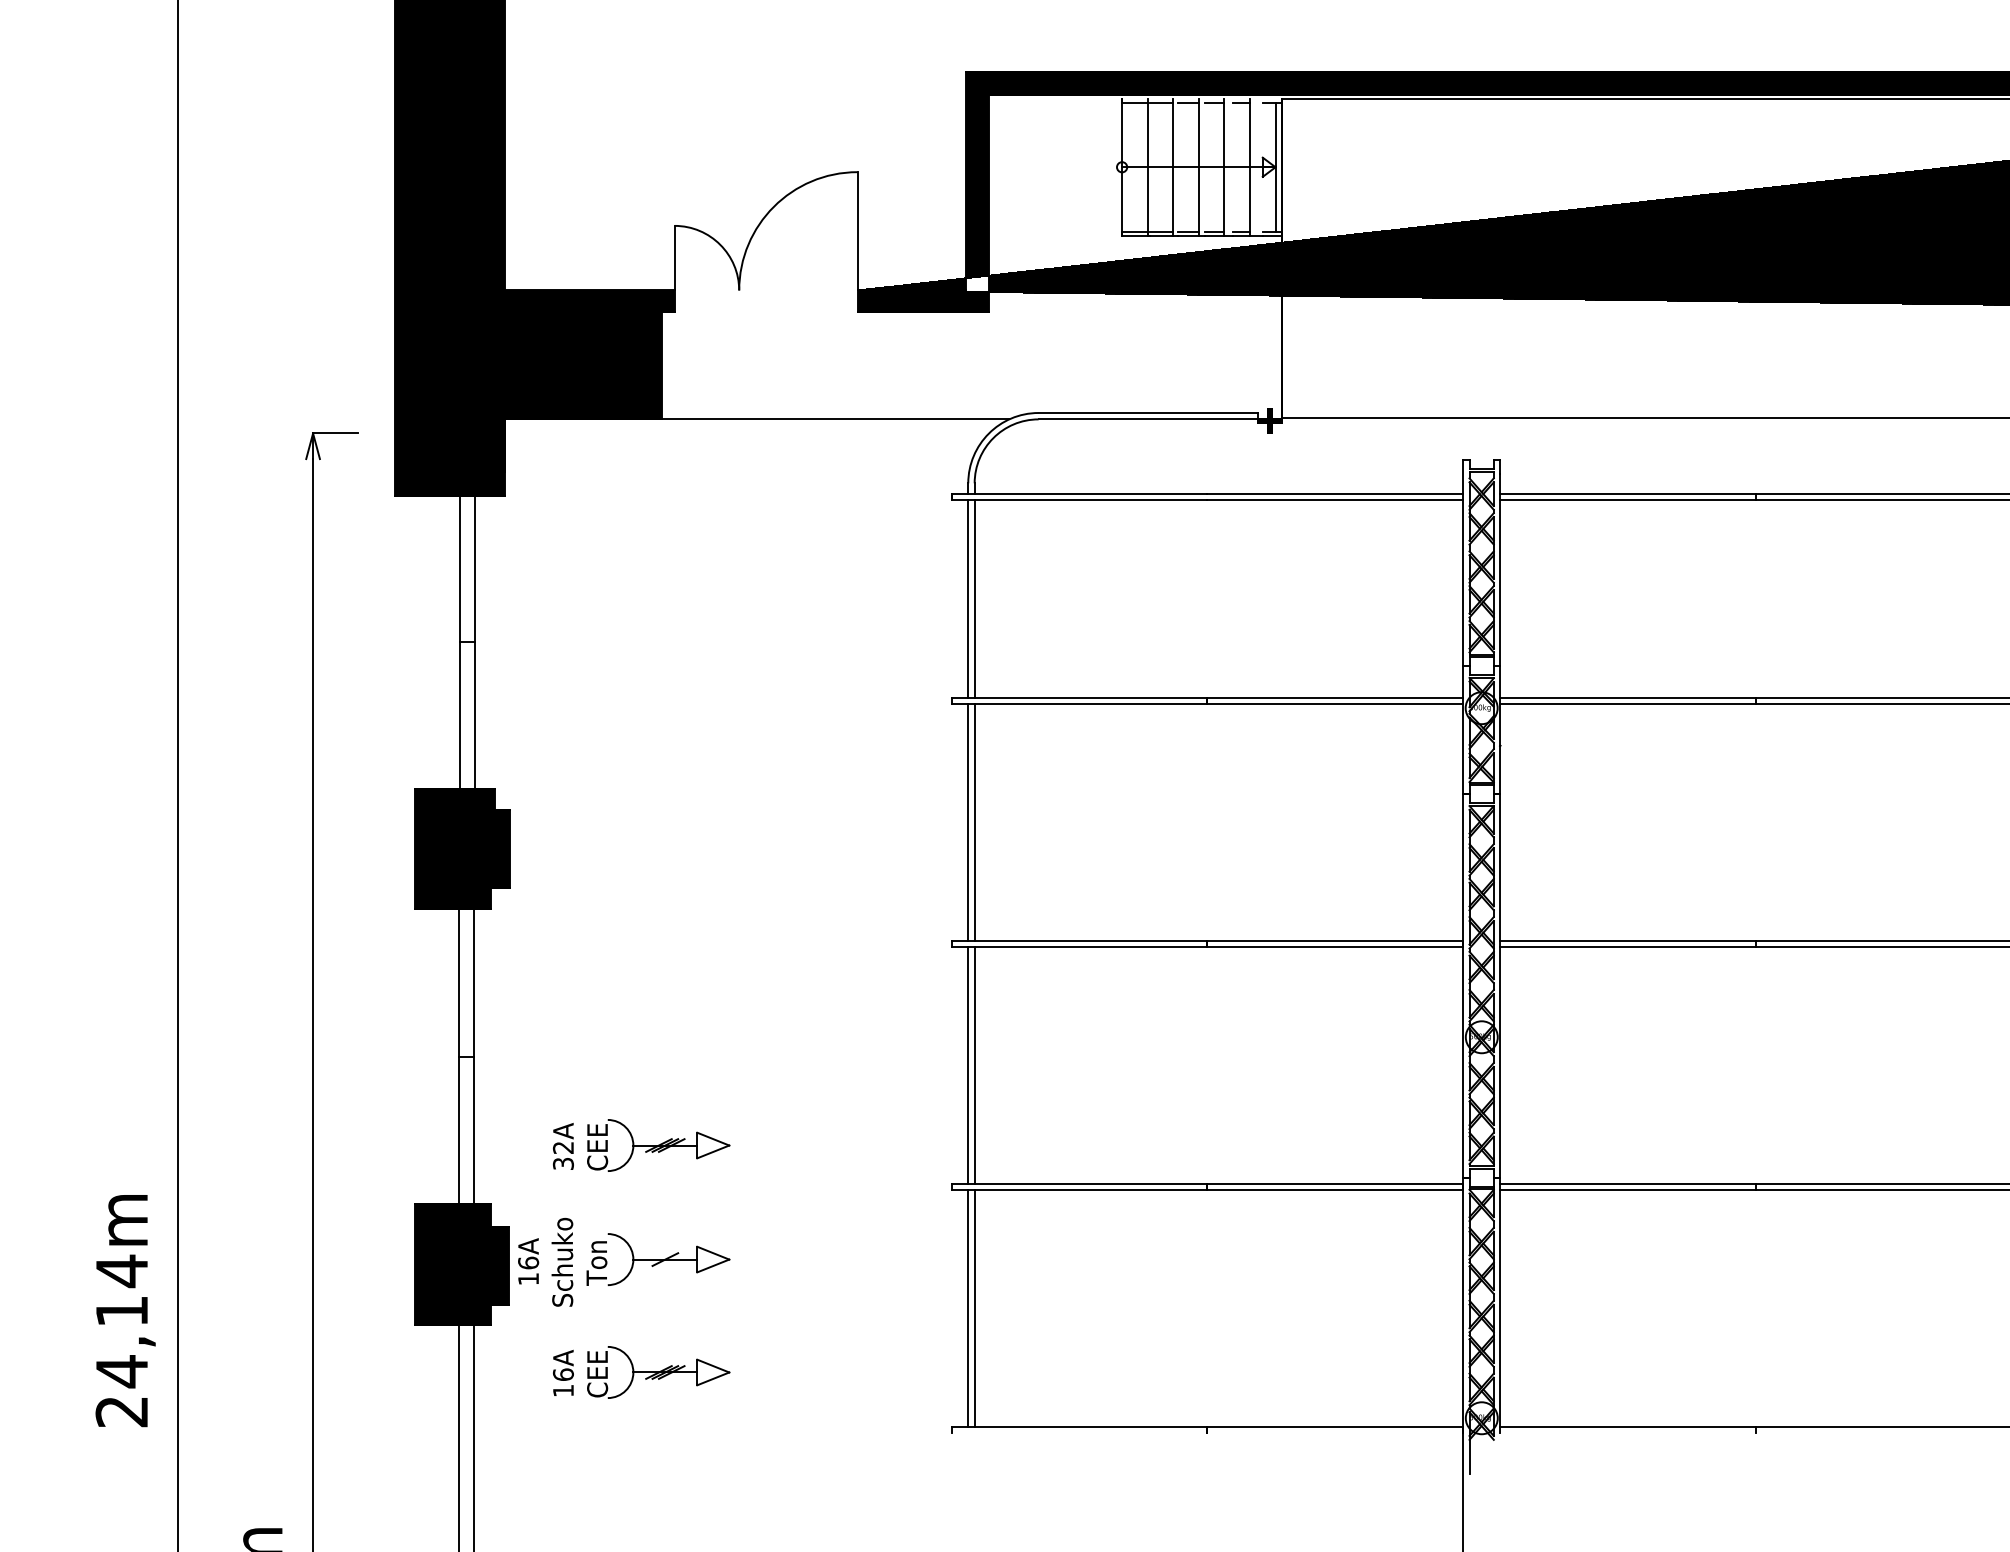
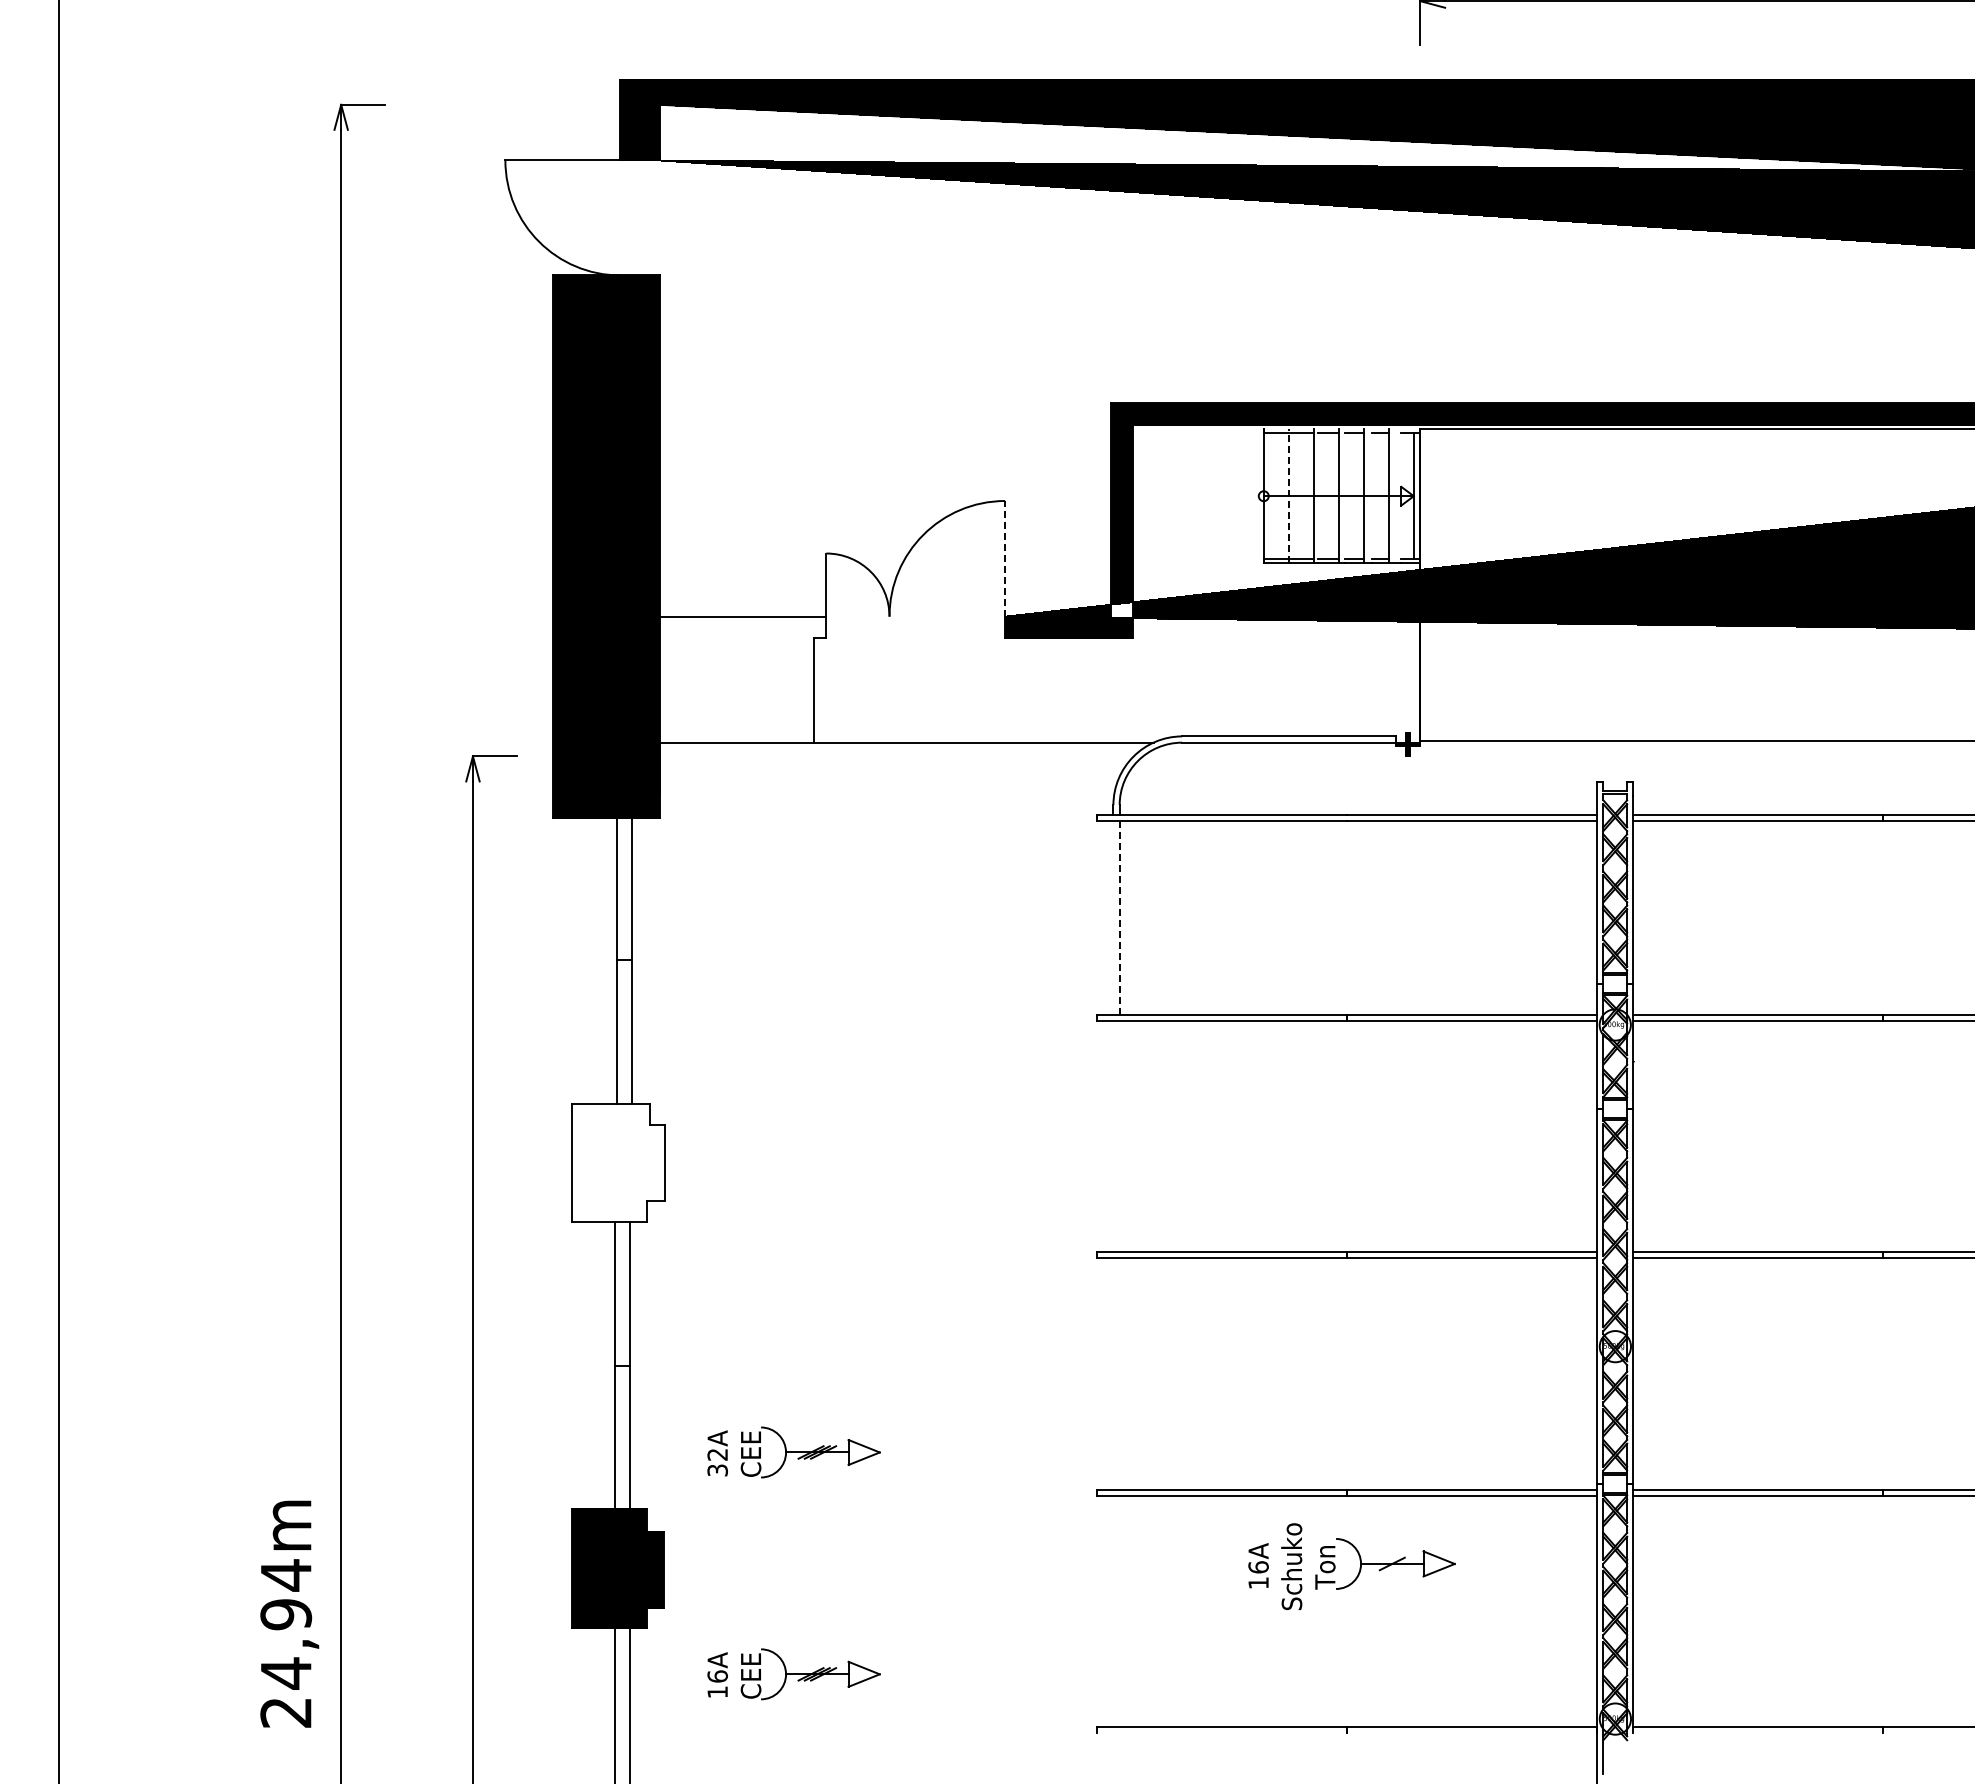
line: (1147, 167) -> (1288, 496), solid -> dashed
line: (857, 230) -> (1005, 558), solid -> dashed
hatch: (544, 391) -> (699, 715), removed
line: (968, 598) -> (1113, 917), removed
line: (974, 599) -> (1119, 918), solid -> dashed
line: (968, 822) -> (1113, 1136), removed
line: (974, 822) -> (1119, 1136), removed
hatch: (461, 848) -> (618, 1162), removed
line: (968, 1064) -> (1113, 1373), removed
line: (974, 1064) -> (1119, 1373), removed
part: (631, 1263) -> (1359, 1567), moved
line: (968, 1308) -> (1113, 1611), removed
line: (974, 1308) -> (1119, 1611), removed
text: (122, 1311) -> (286, 1614), 24,14m -> 24,94m

